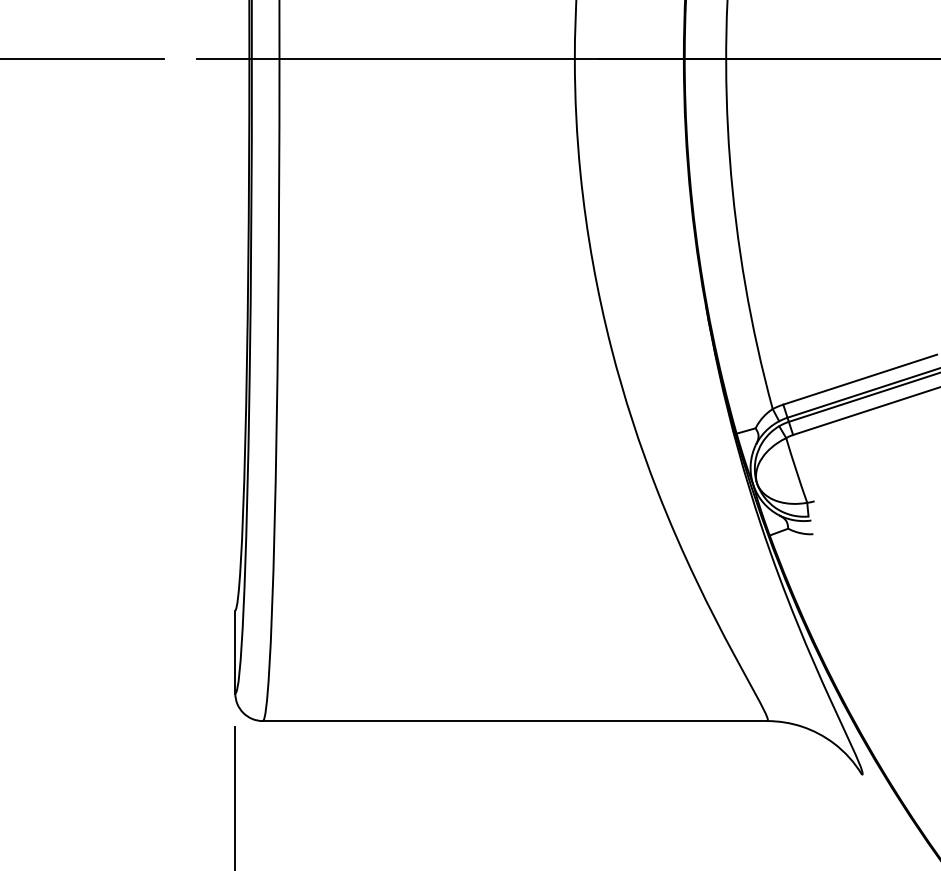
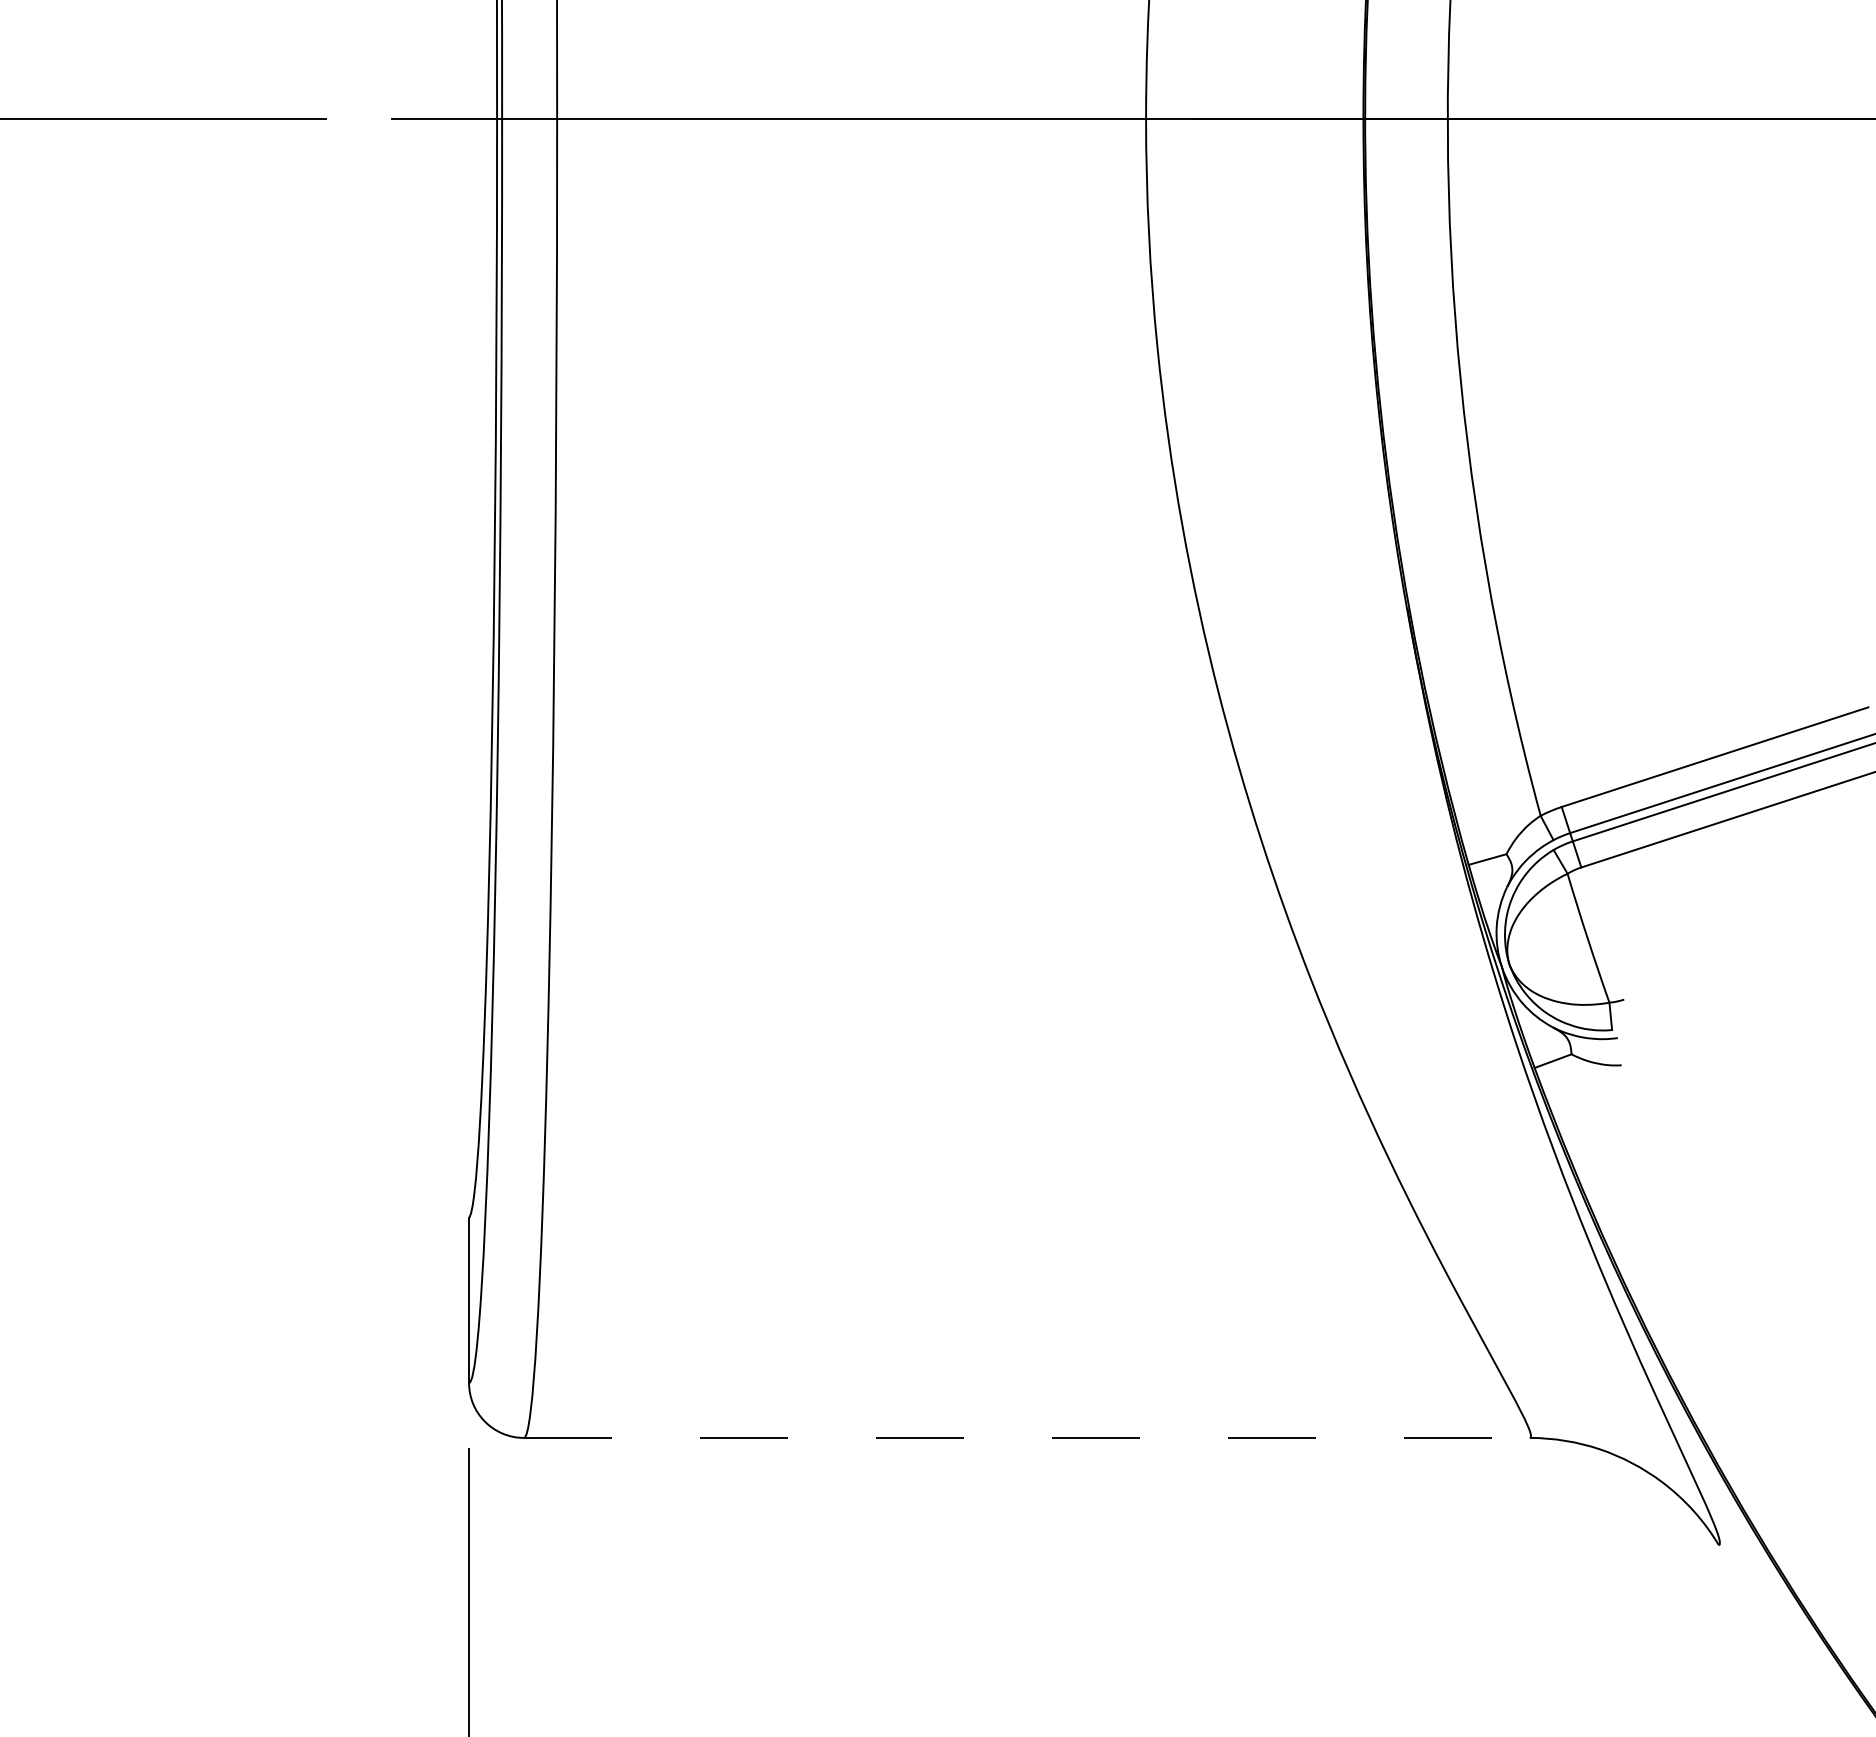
line: (515, 721) -> (1027, 1438), solid -> dashed

